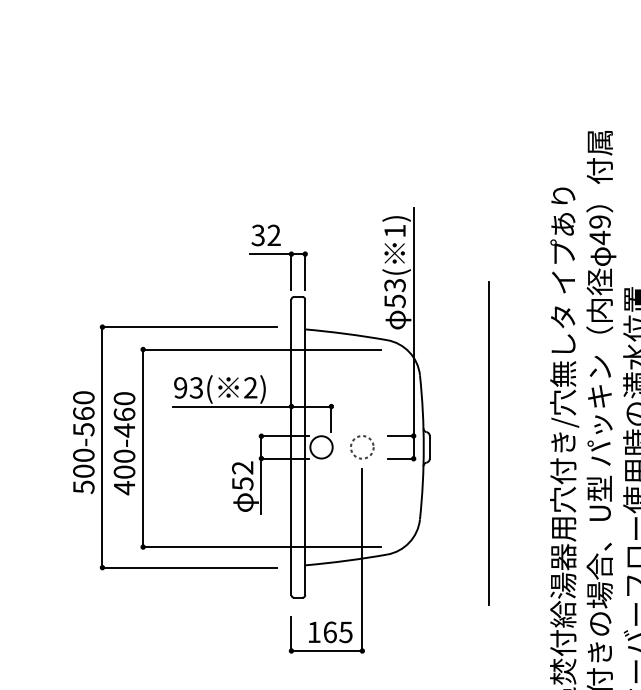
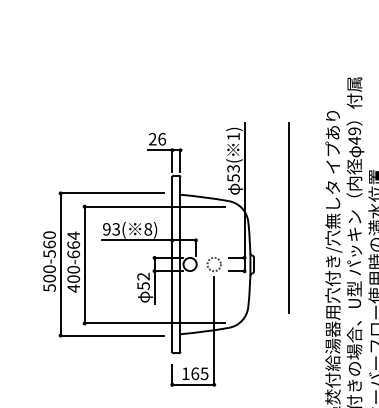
text: (266, 234) -> (157, 138), 32 -> 26
text: (251, 388) -> (148, 229), 2) -> 8)
text: (124, 413) -> (73, 244), 400-460 -> 400-664
line: (488, 442) -> (288, 217), moved

